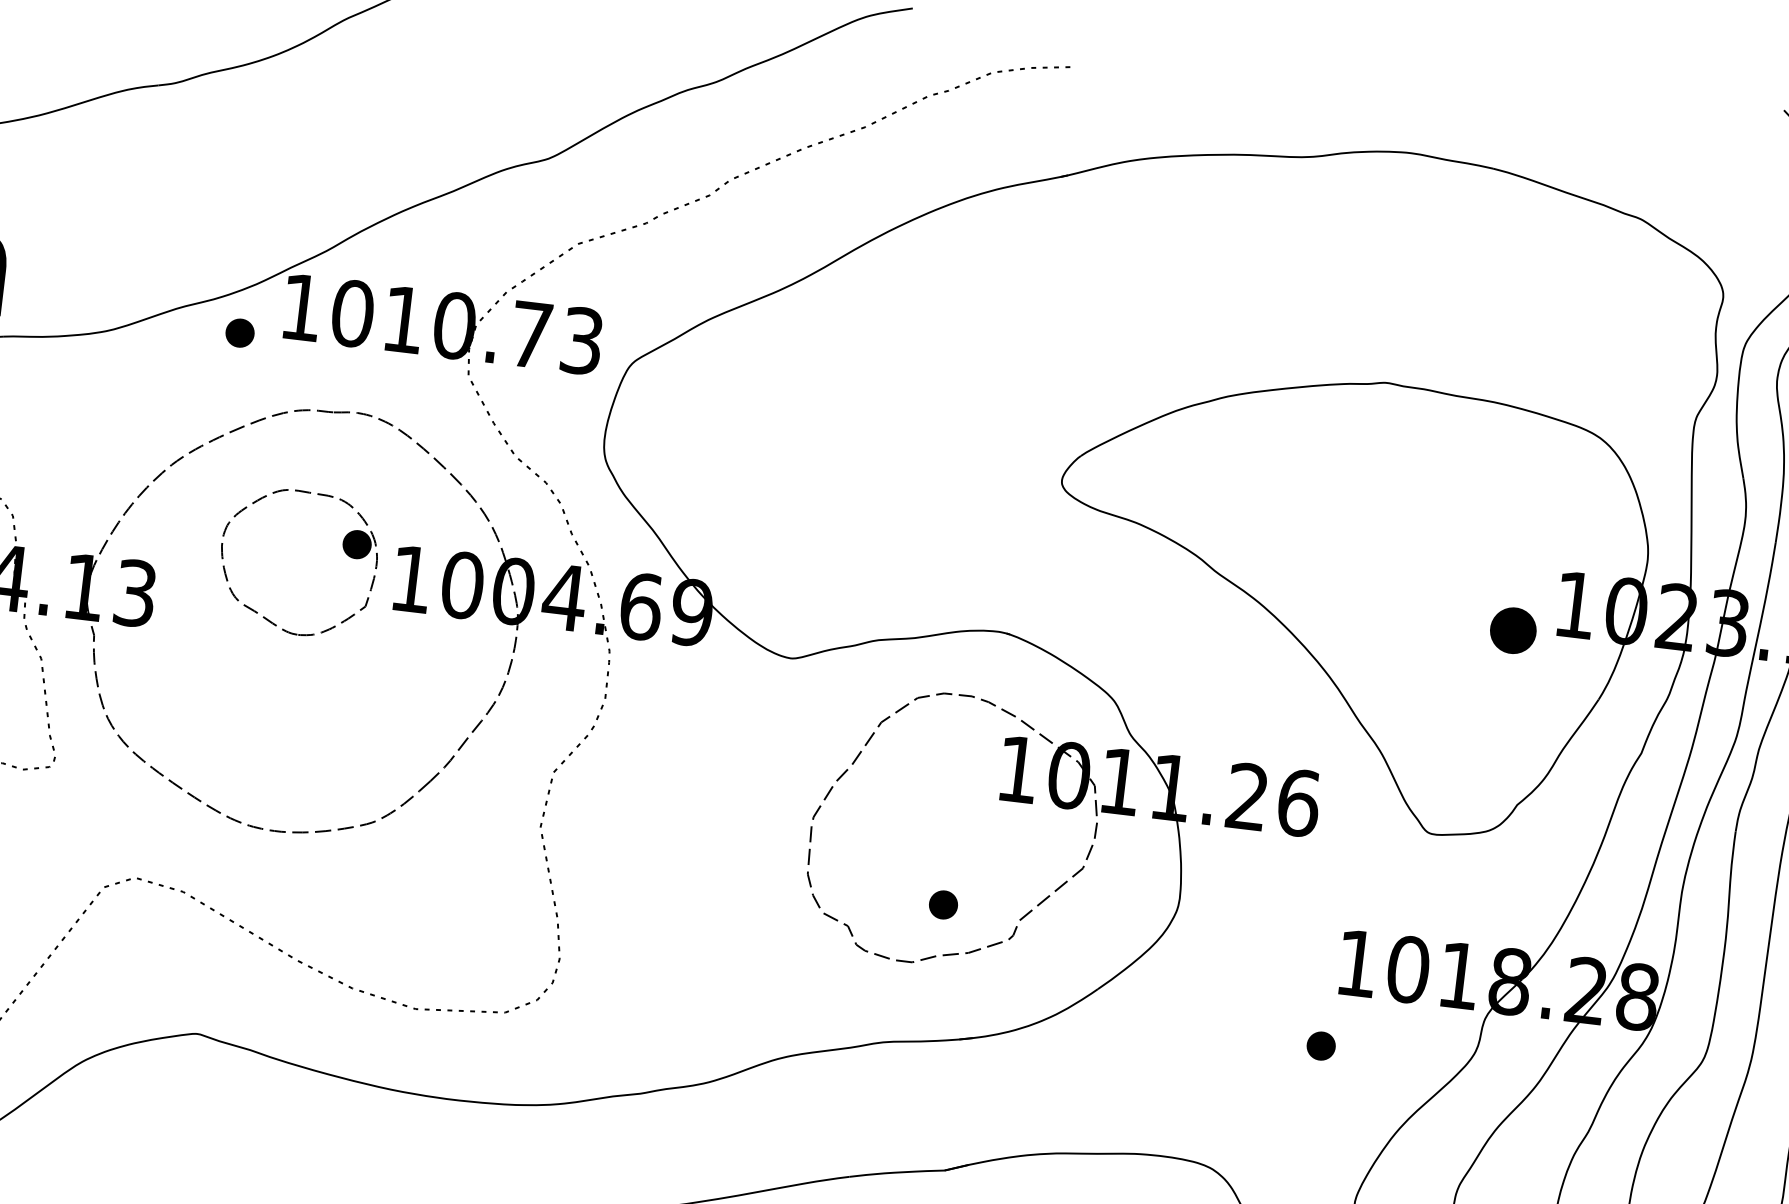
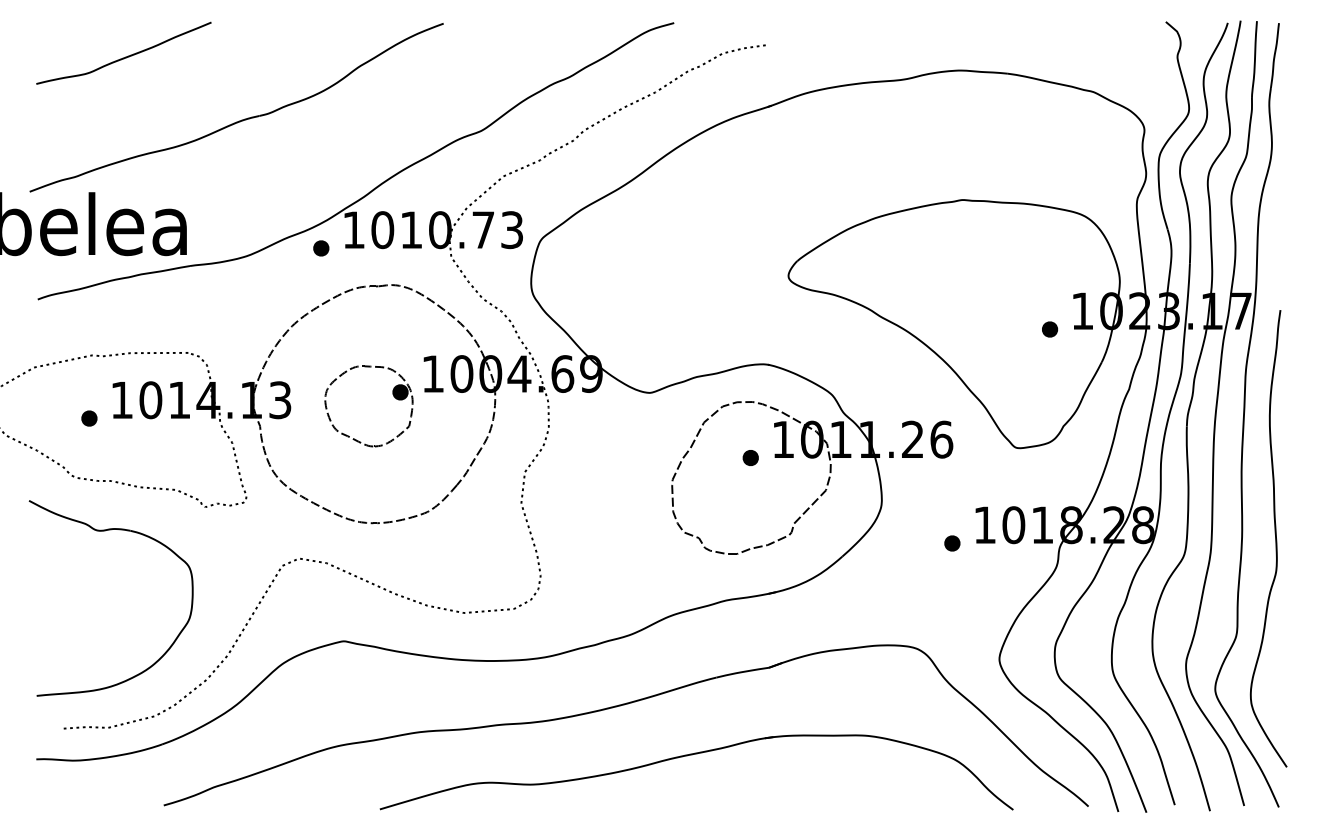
part: (342, 546) -> (392, 394), moved
part: (1514, 630) -> (1050, 329), size x0.62
part: (943, 903) -> (750, 457), moved
part: (1321, 1046) -> (952, 543), moved

